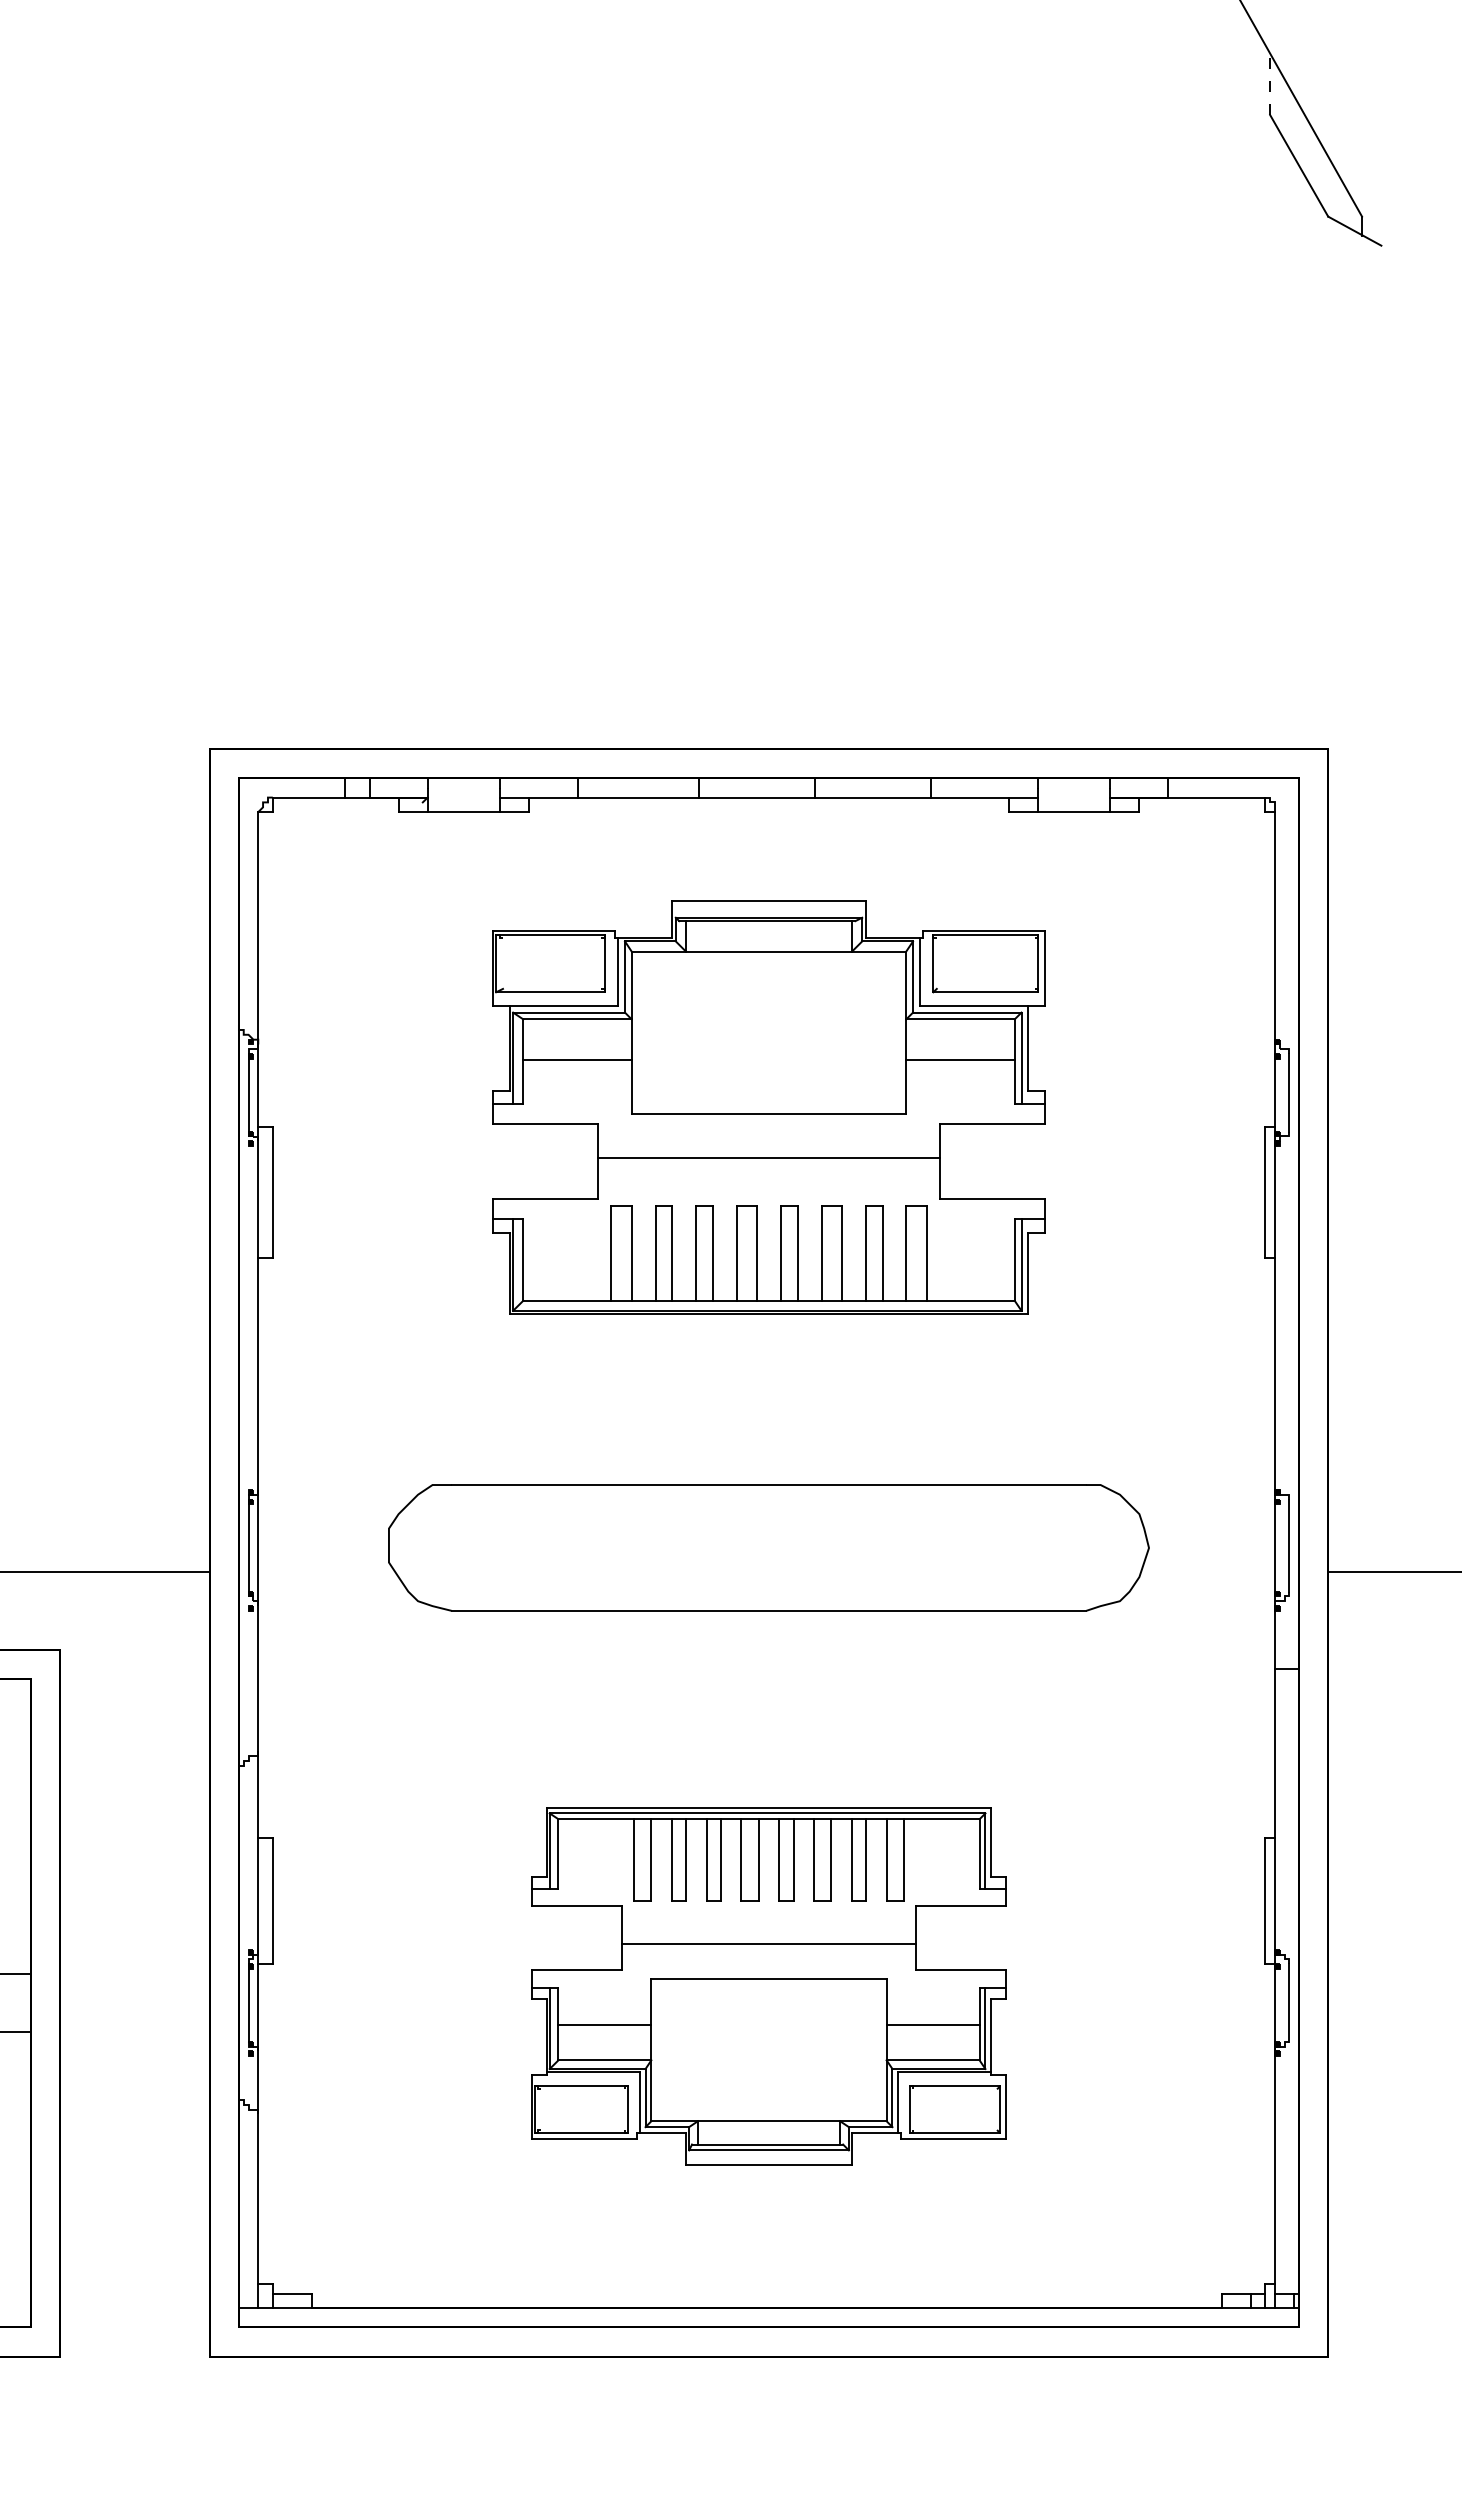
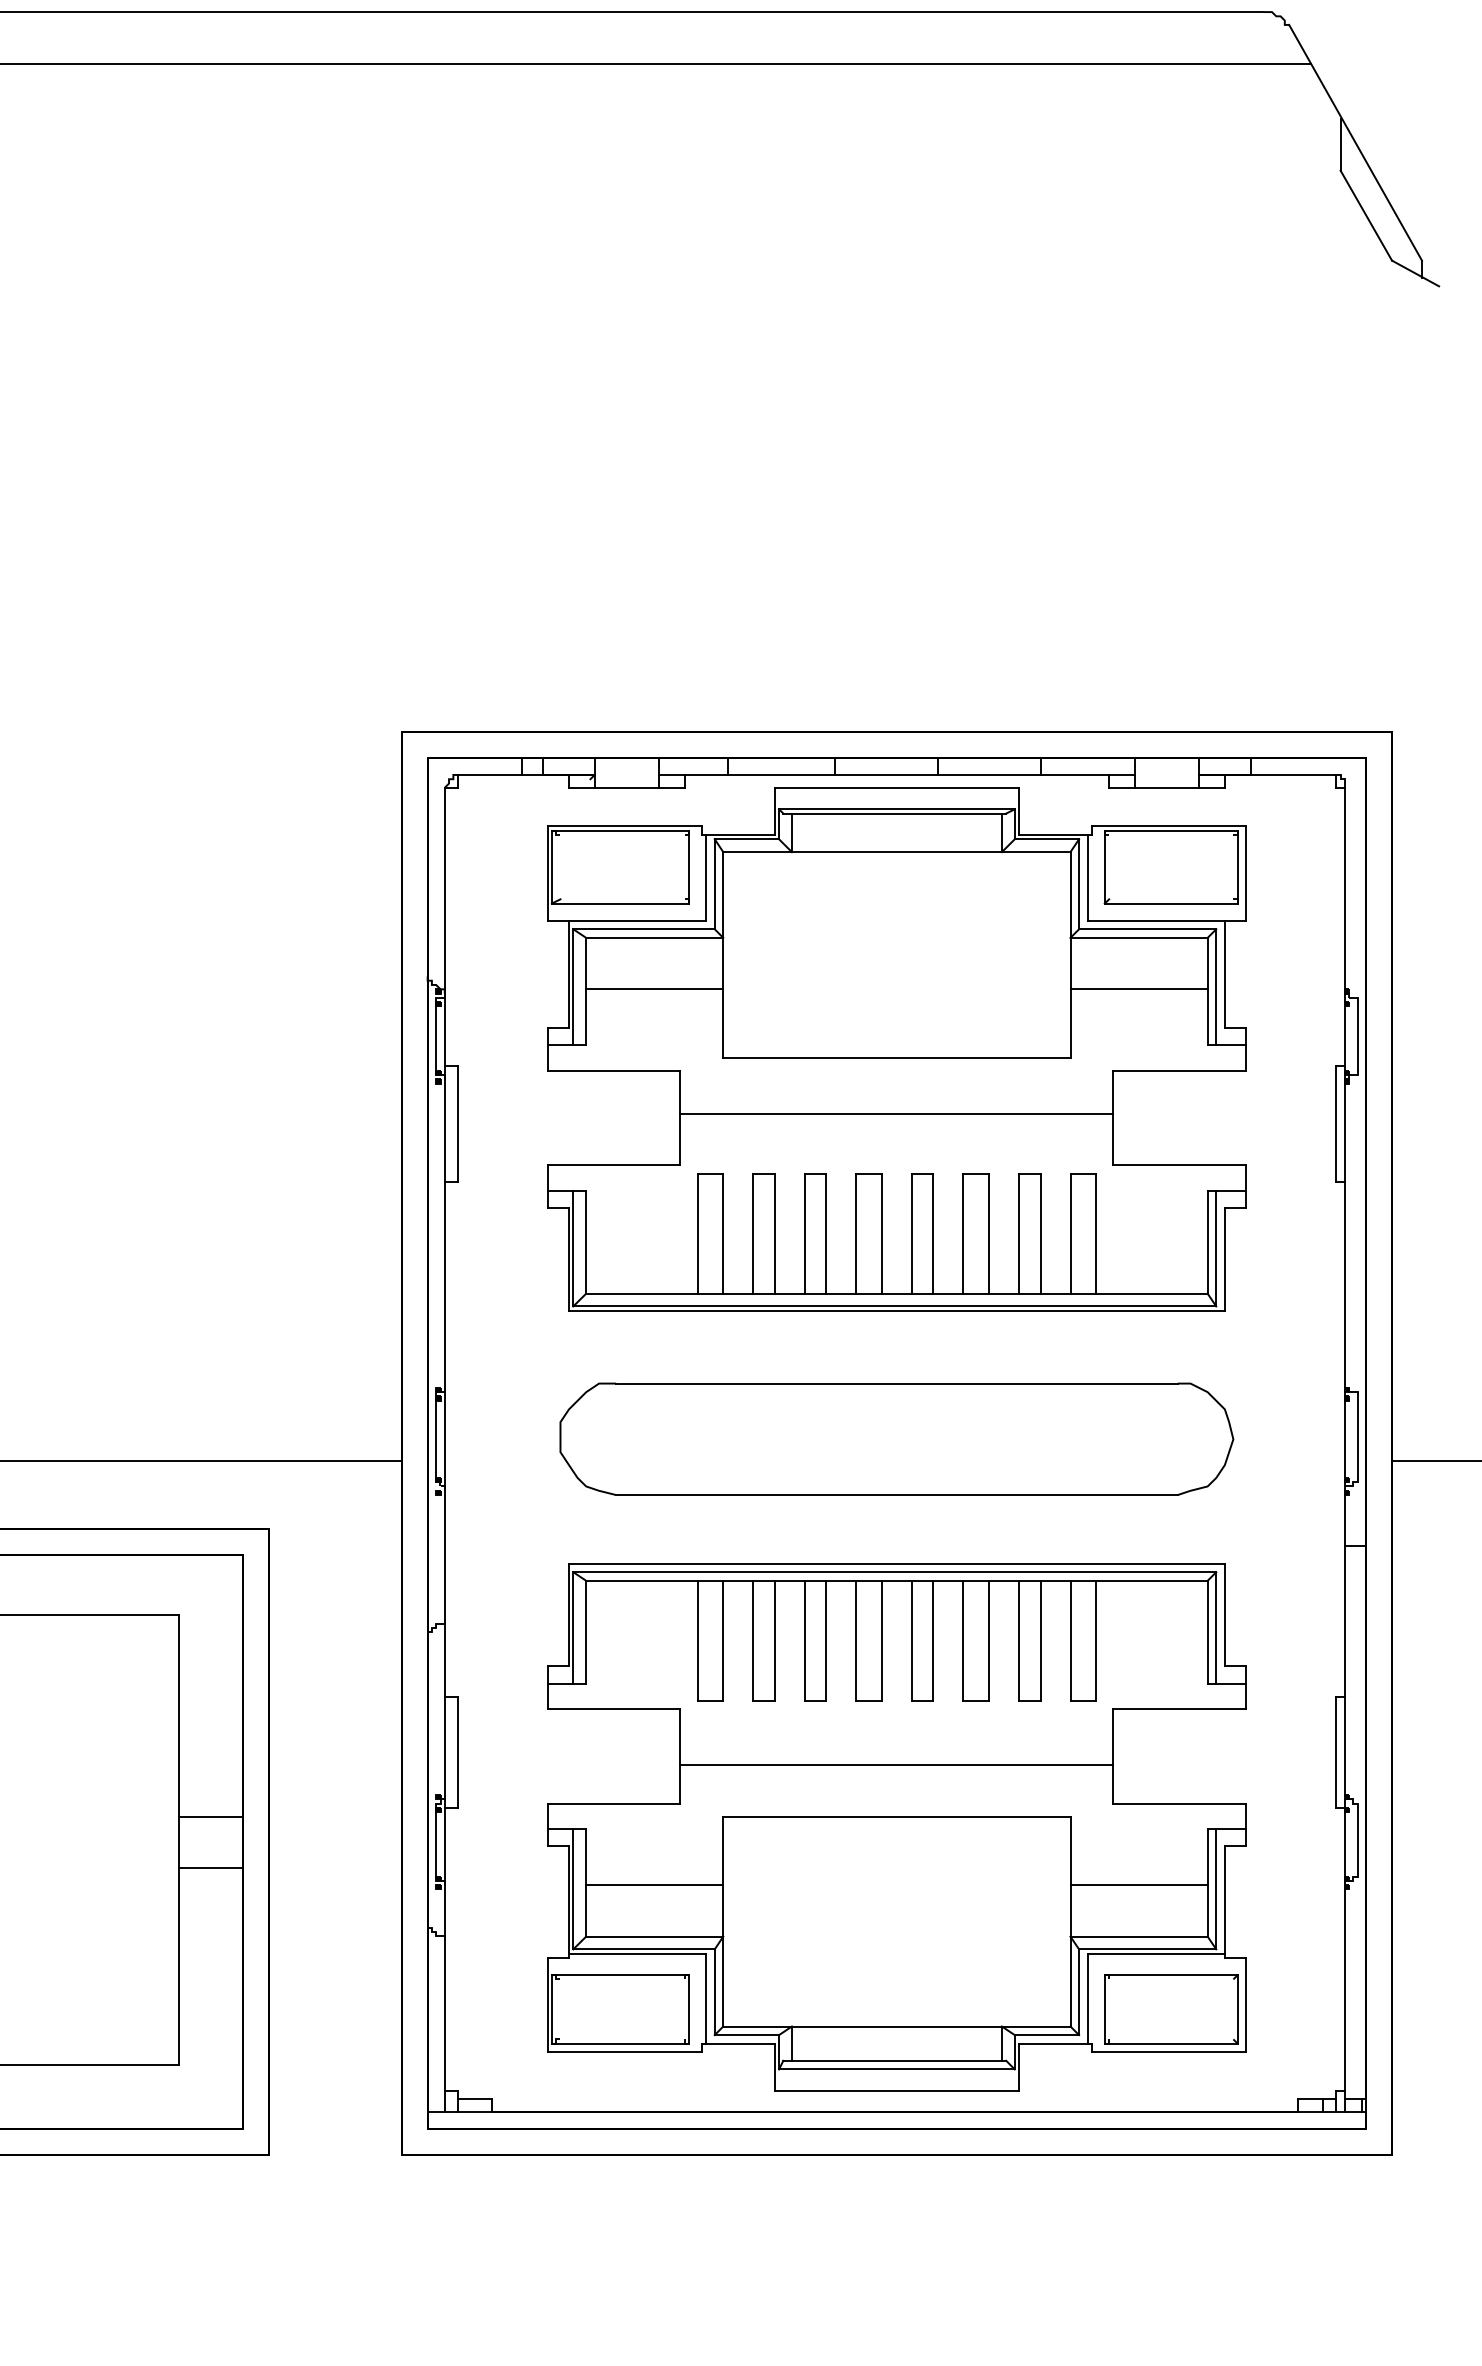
line: (1270, 85) -> (1340, 144), dashed -> solid
part: (768, 1107) -> (896, 1049), size x1.43
part: (768, 1986) -> (896, 1827), size x1.67

